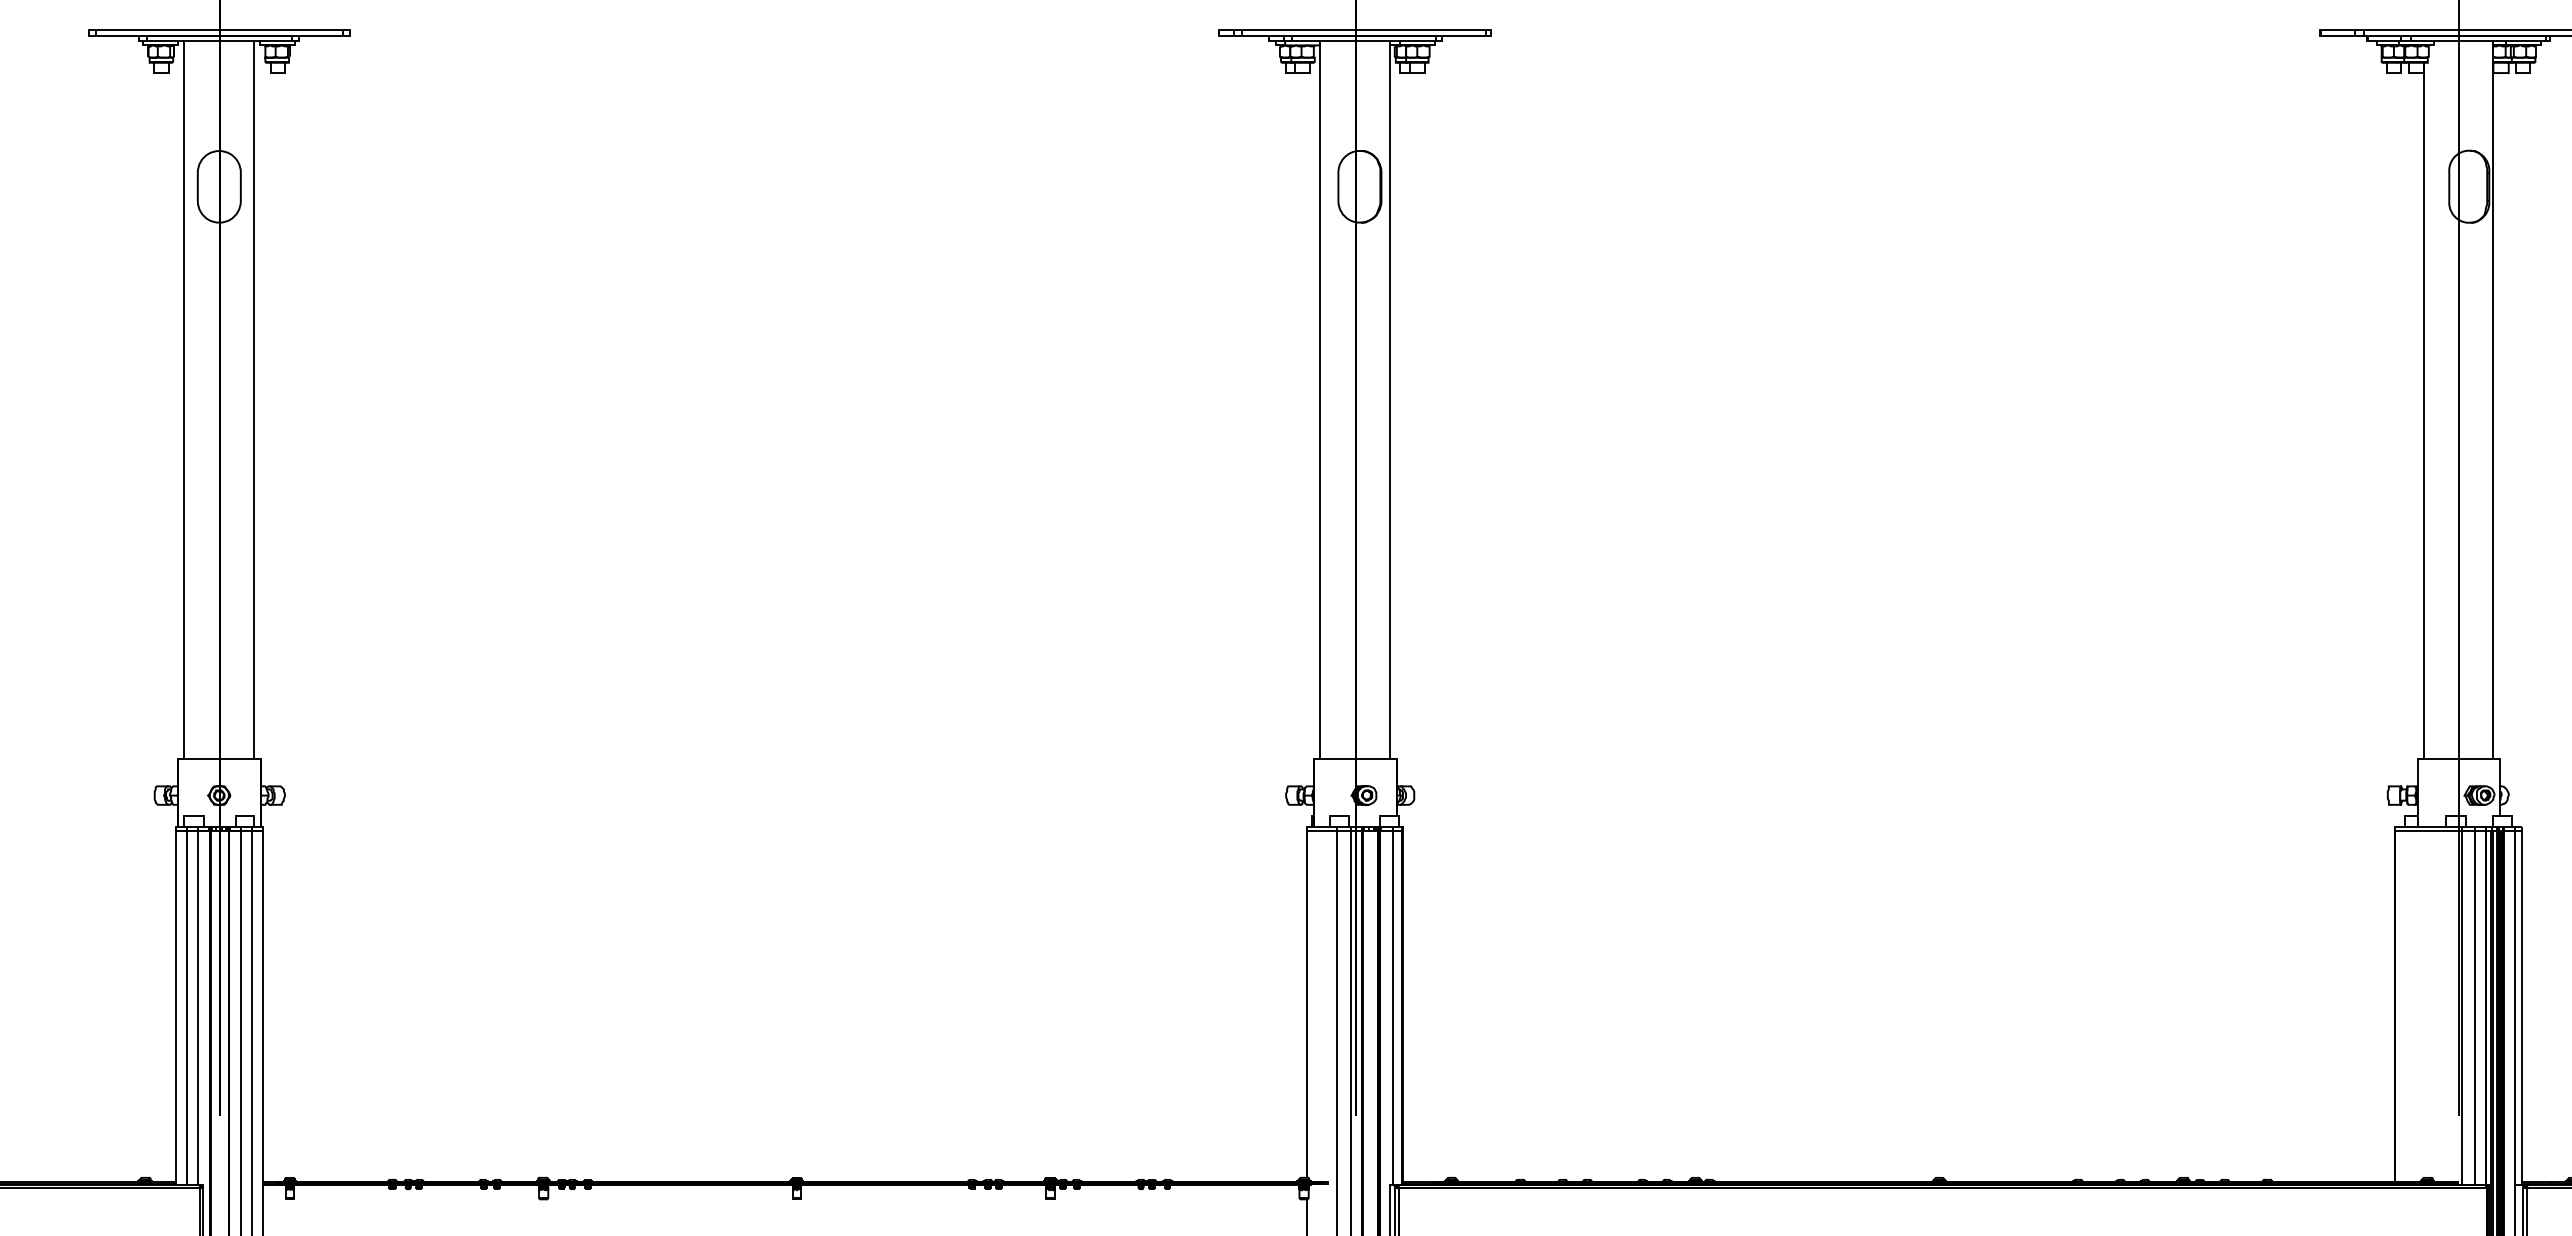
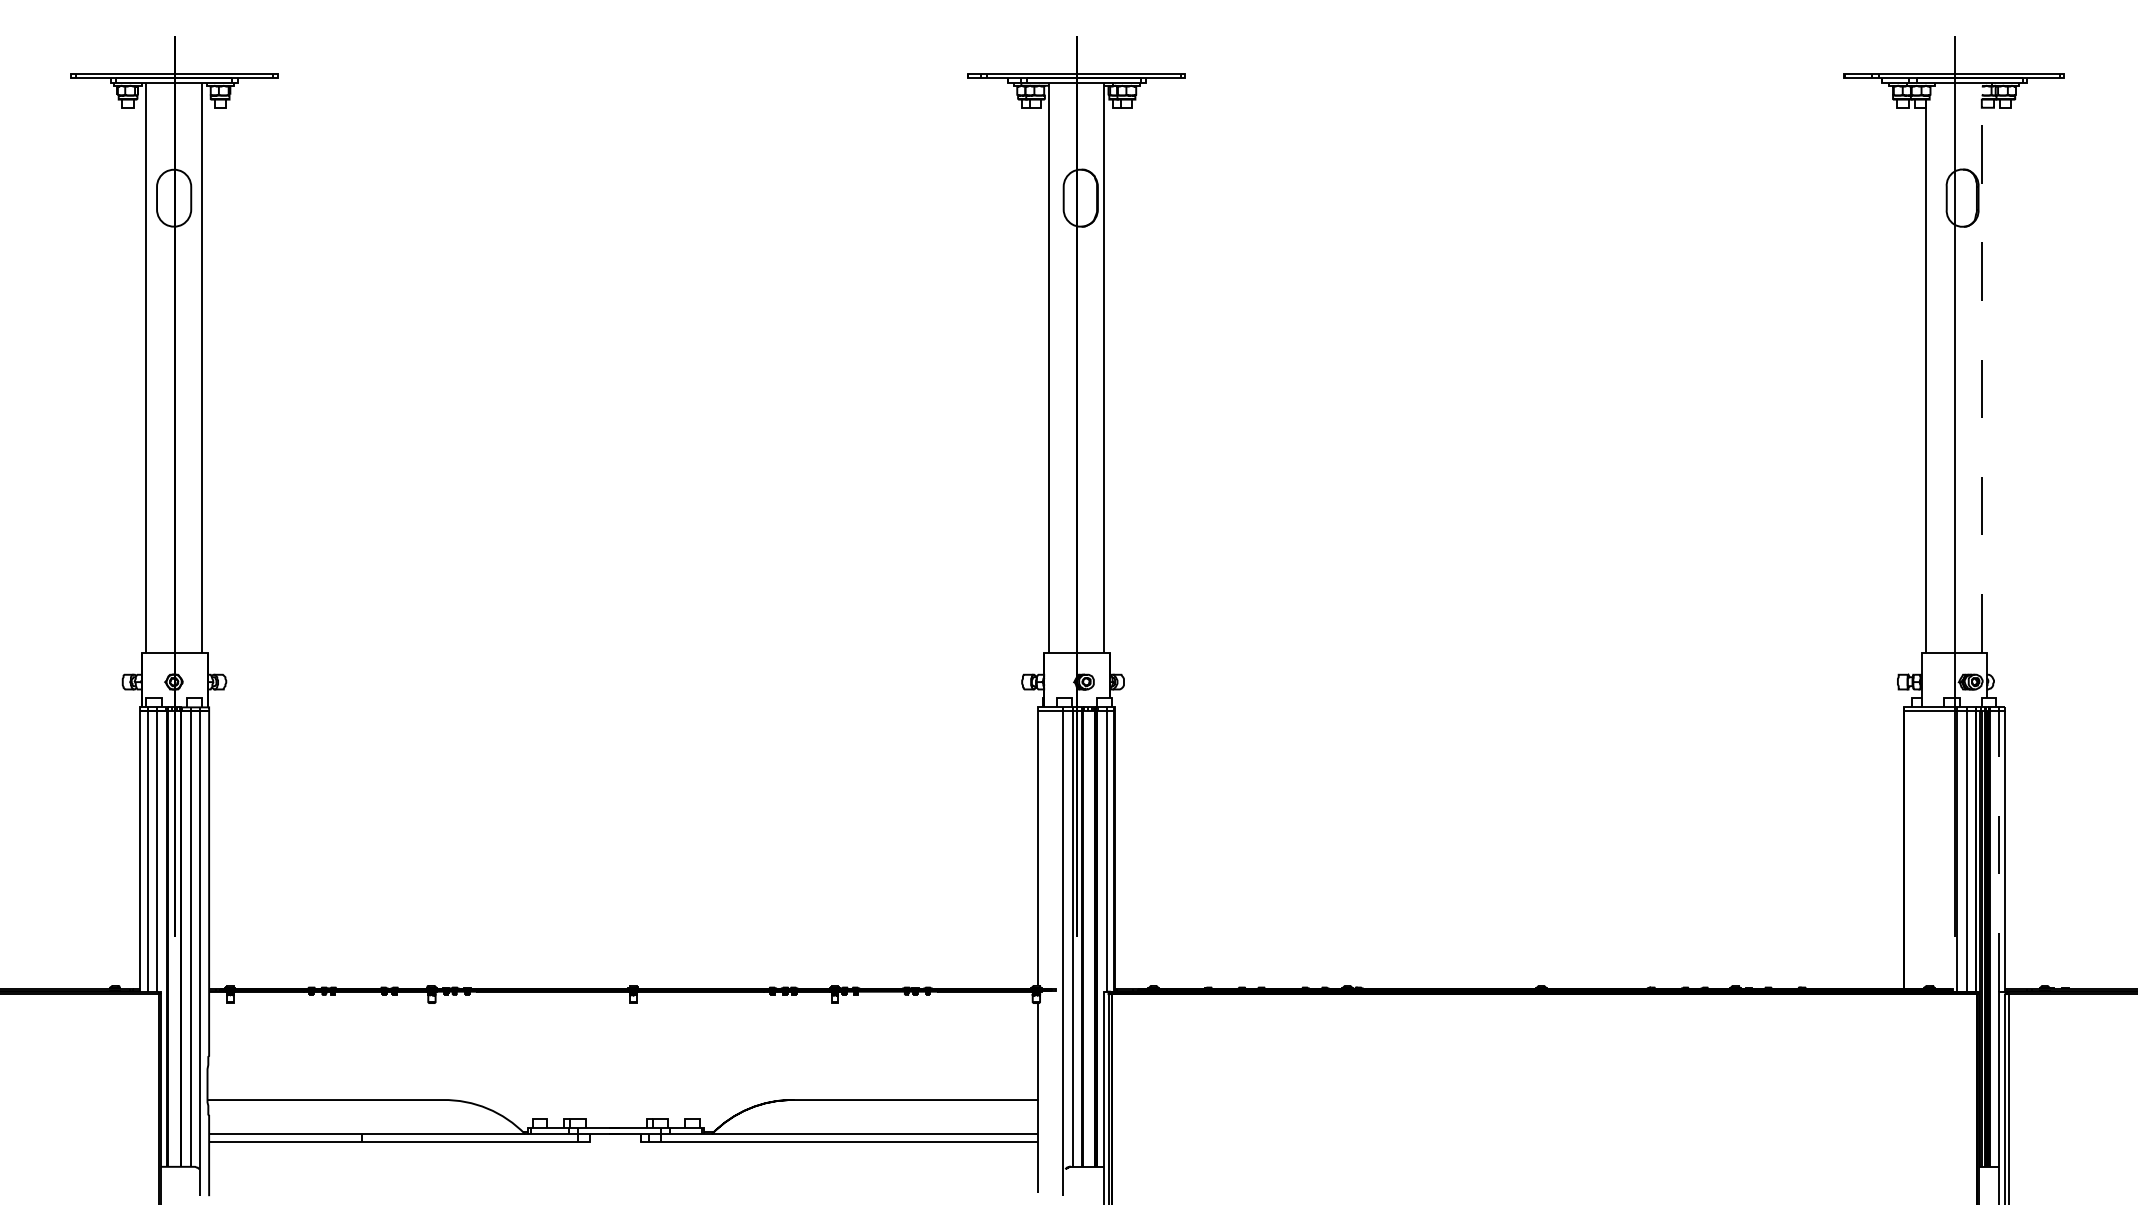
line: (2493, 399) -> (1981, 367), solid -> dashed
line: (2514, 1004) -> (1998, 848), solid -> dashed

